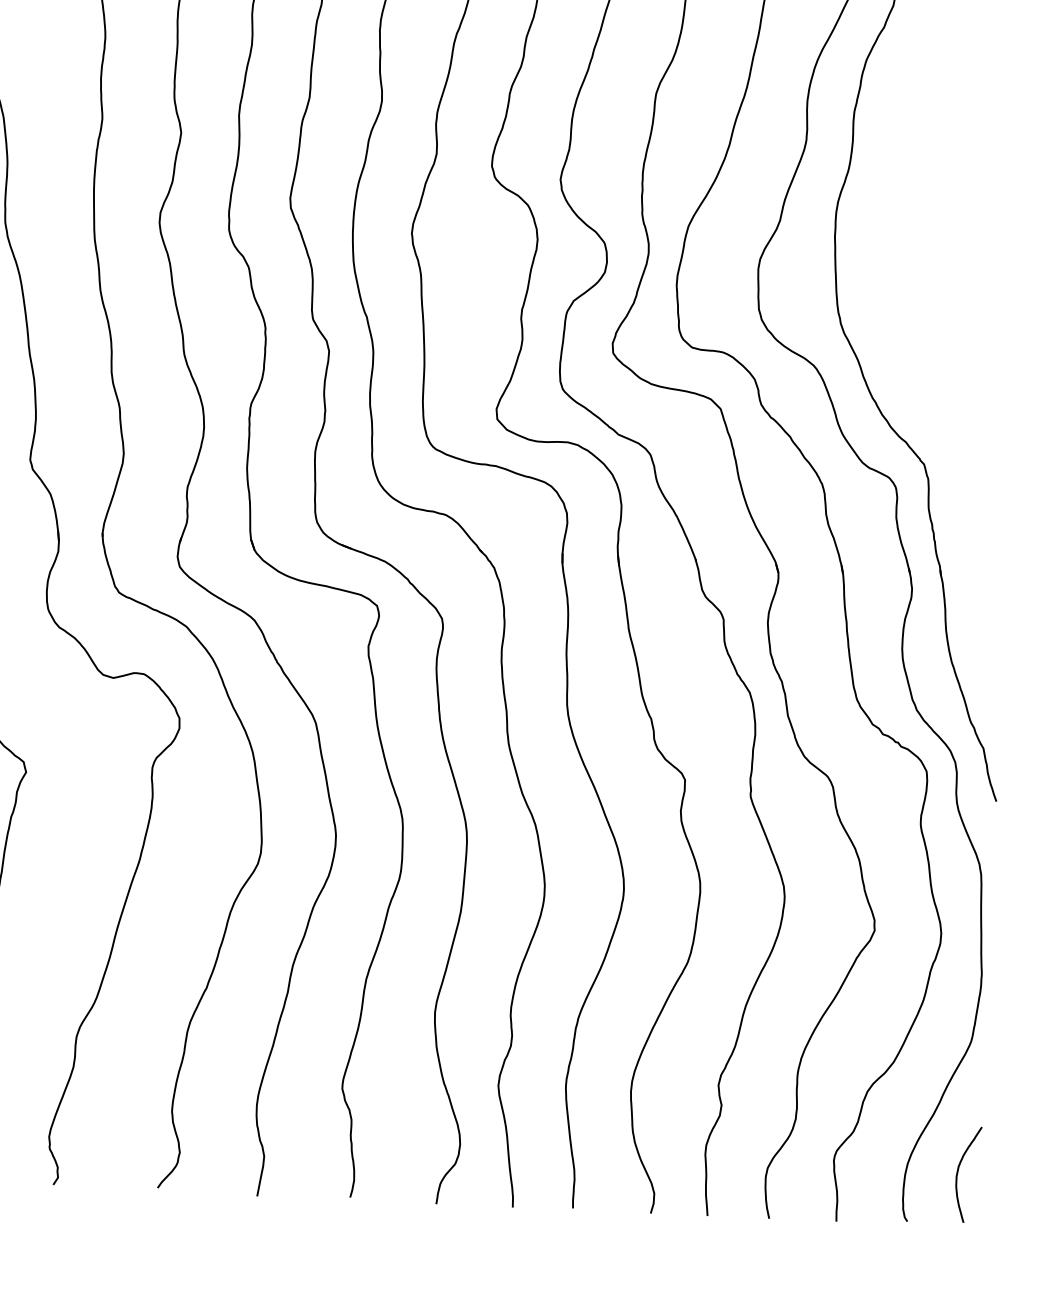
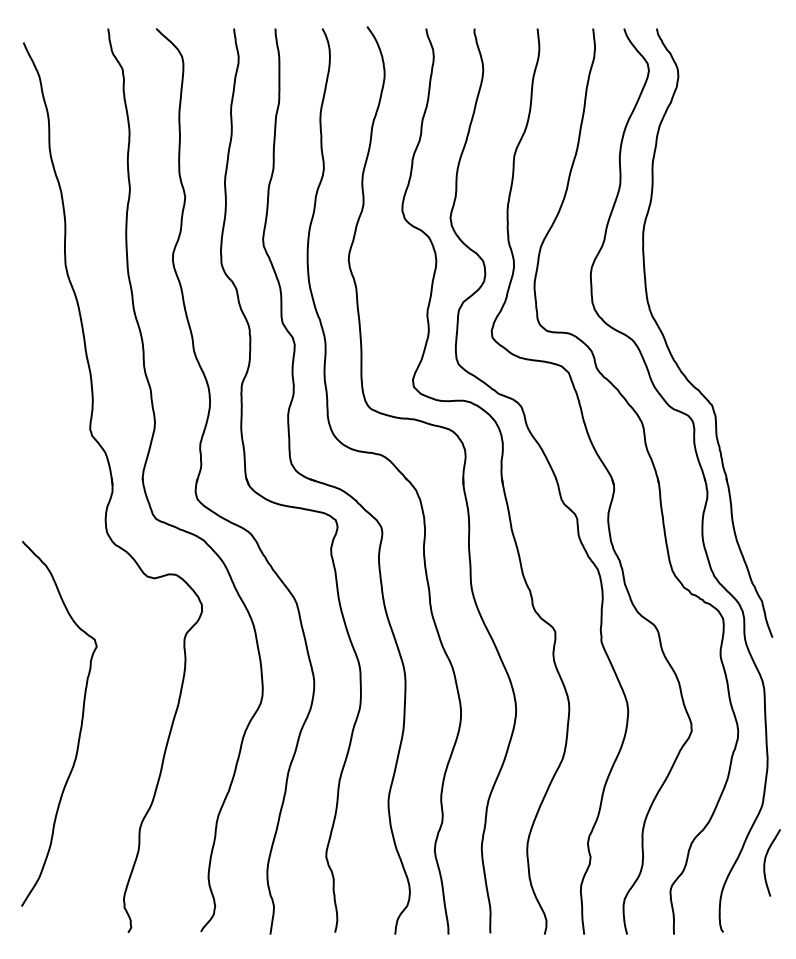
curve: (958, 1173) -> (765, 862), moved

